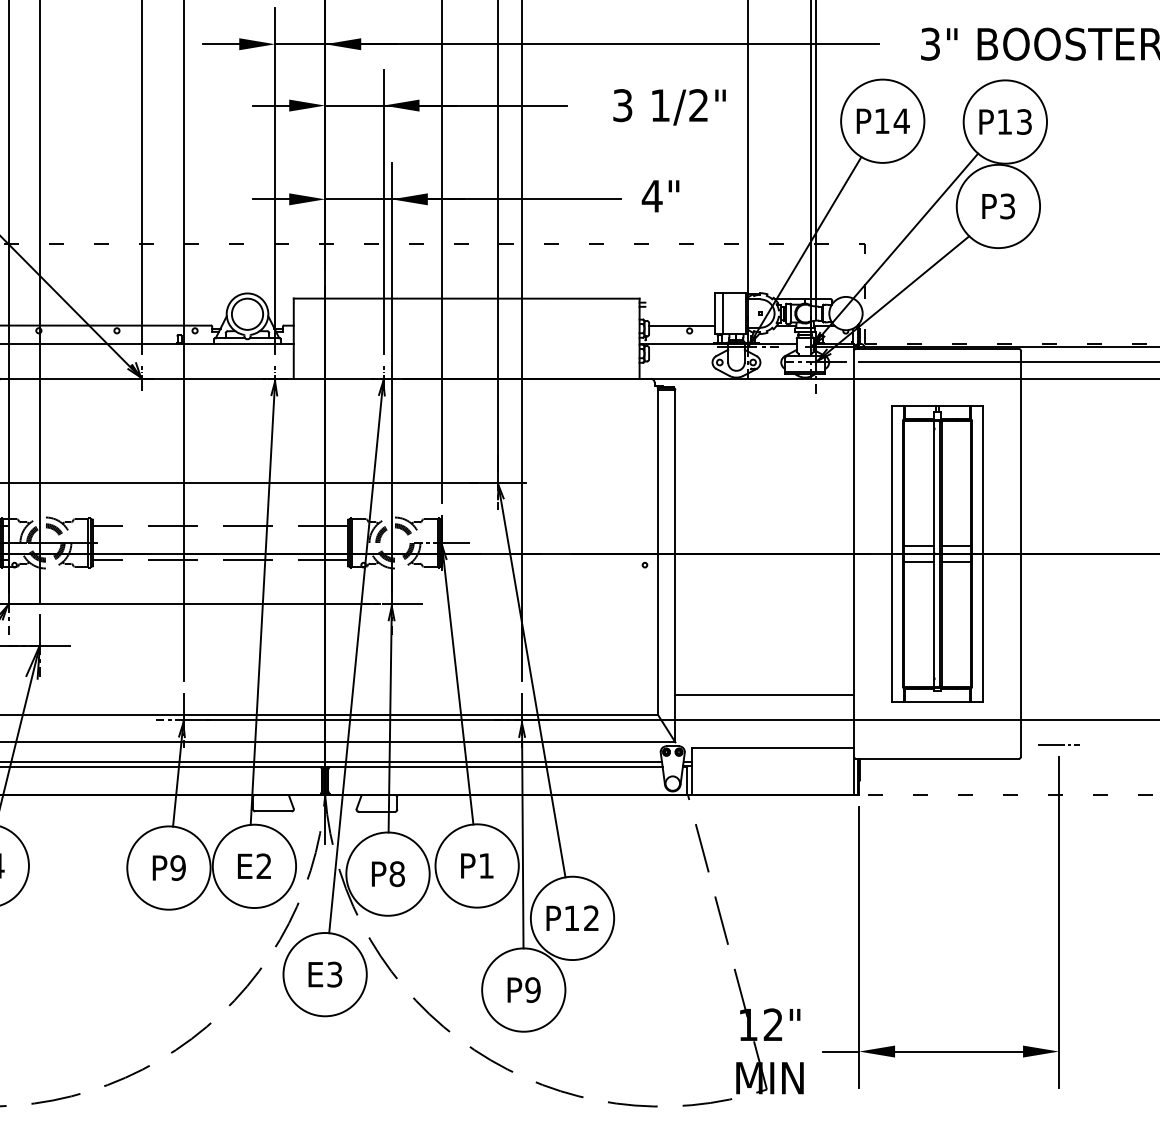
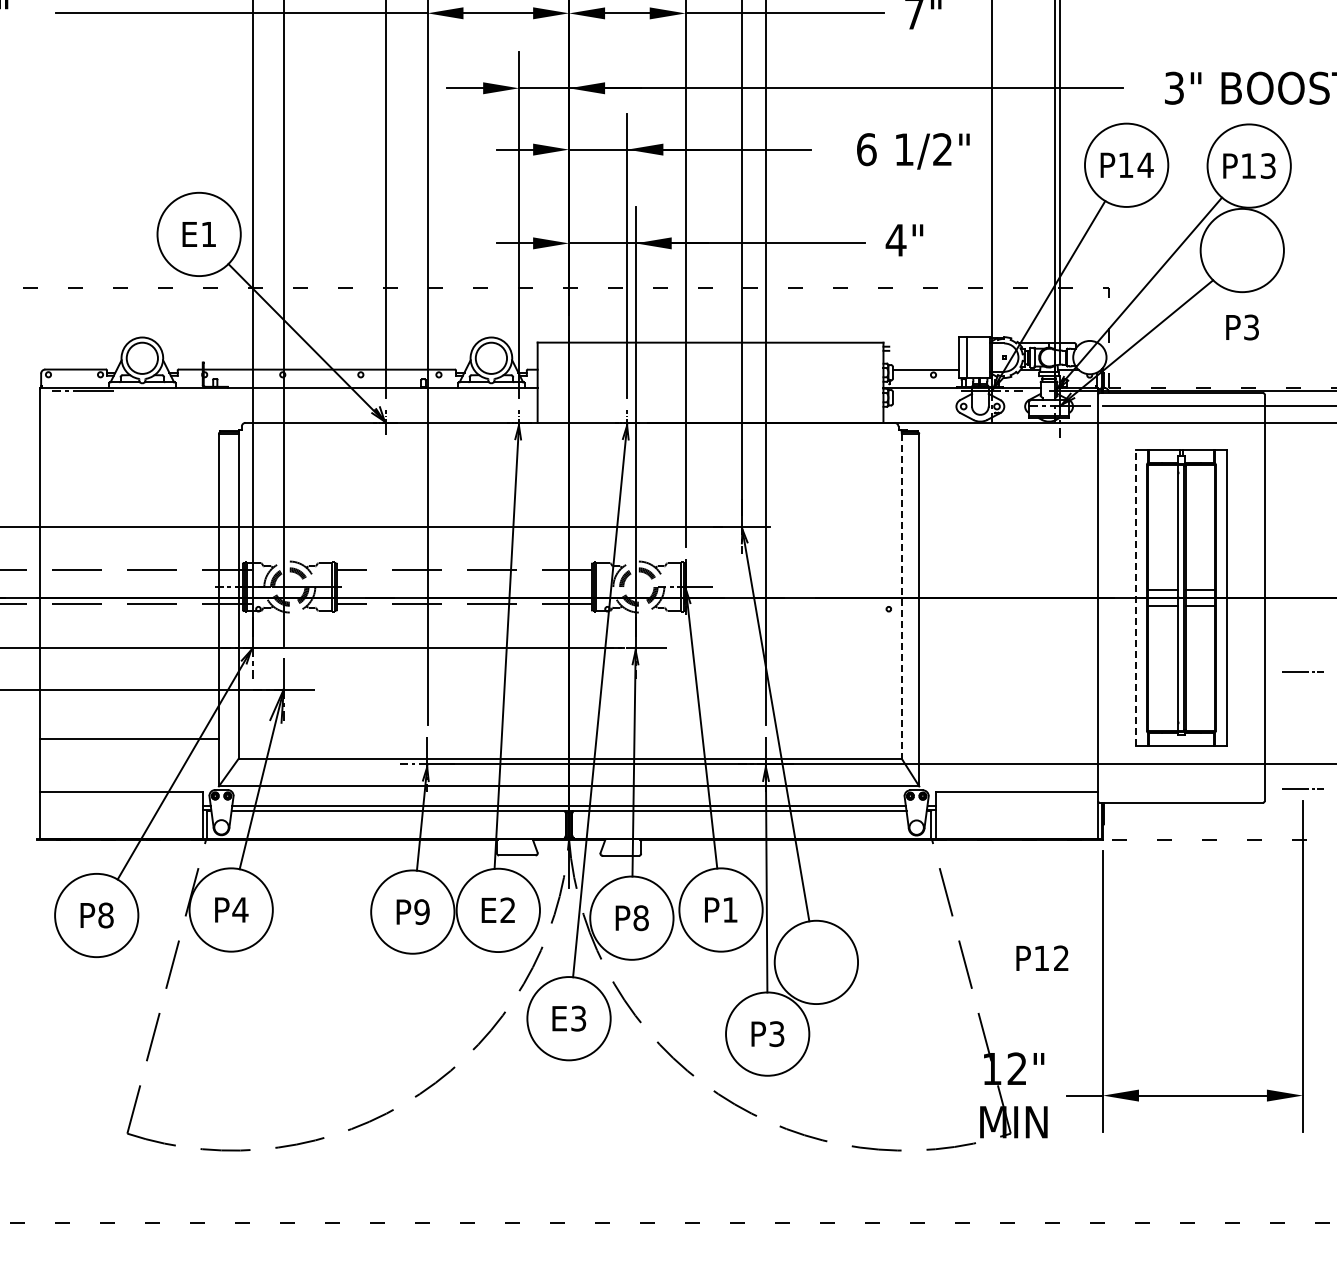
text: (622, 105) -> (866, 149), 3 -> 6
text: (998, 206) -> (1242, 327), moved
line: (657, 553) -> (901, 597), solid -> dashed
line: (891, 553) -> (1135, 597), solid -> dashed
line: (1058, 627) -> (1302, 671), added
line: (764, 694) -> (1008, 738), removed
text: (572, 917) -> (1042, 957), moved
text: (532, 989) -> (776, 1033), P9 -> P3

